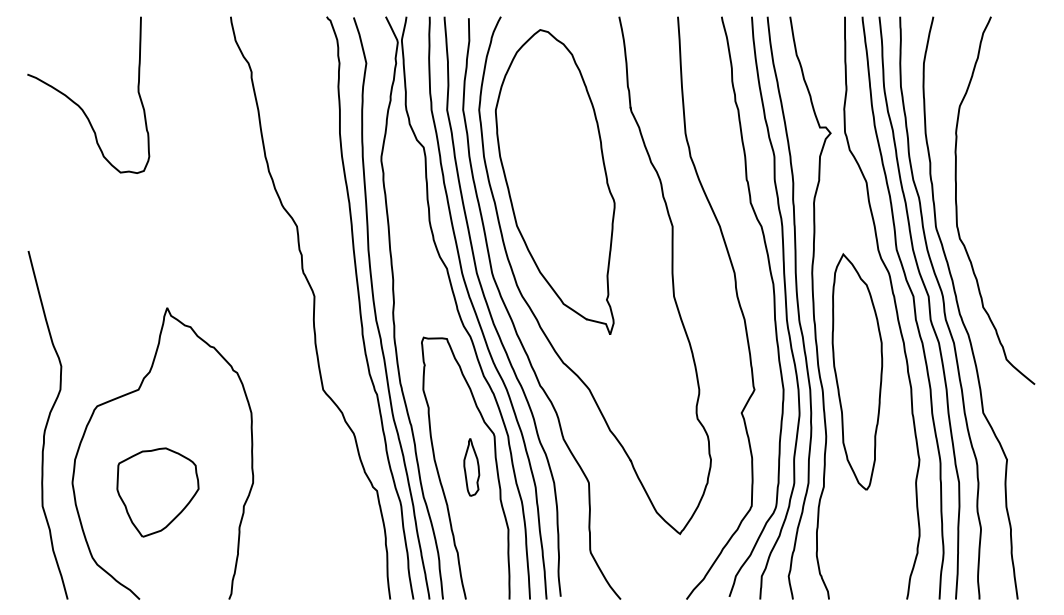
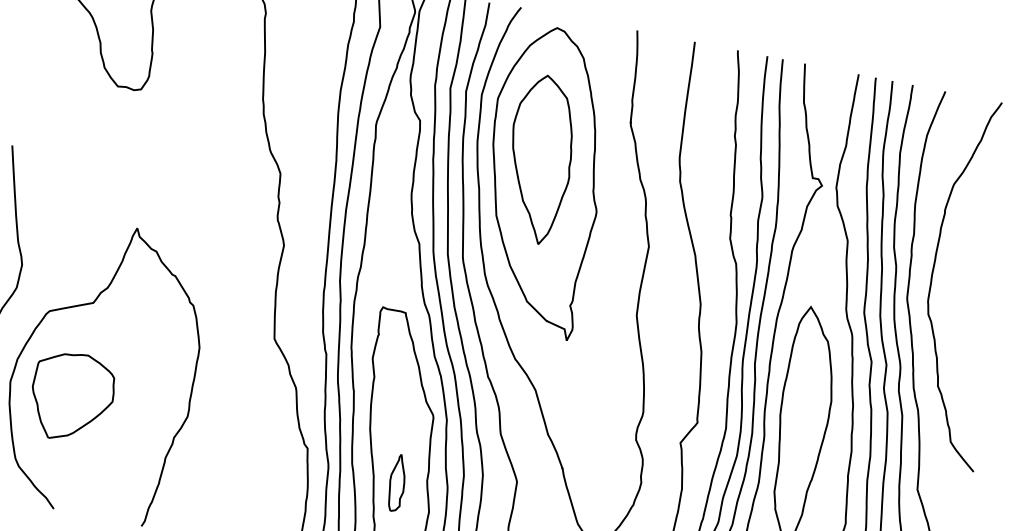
part: (548, 161) -> (539, 158), added
part: (471, 467) -> (397, 483), moved
part: (157, 492) -> (71, 397), moved

